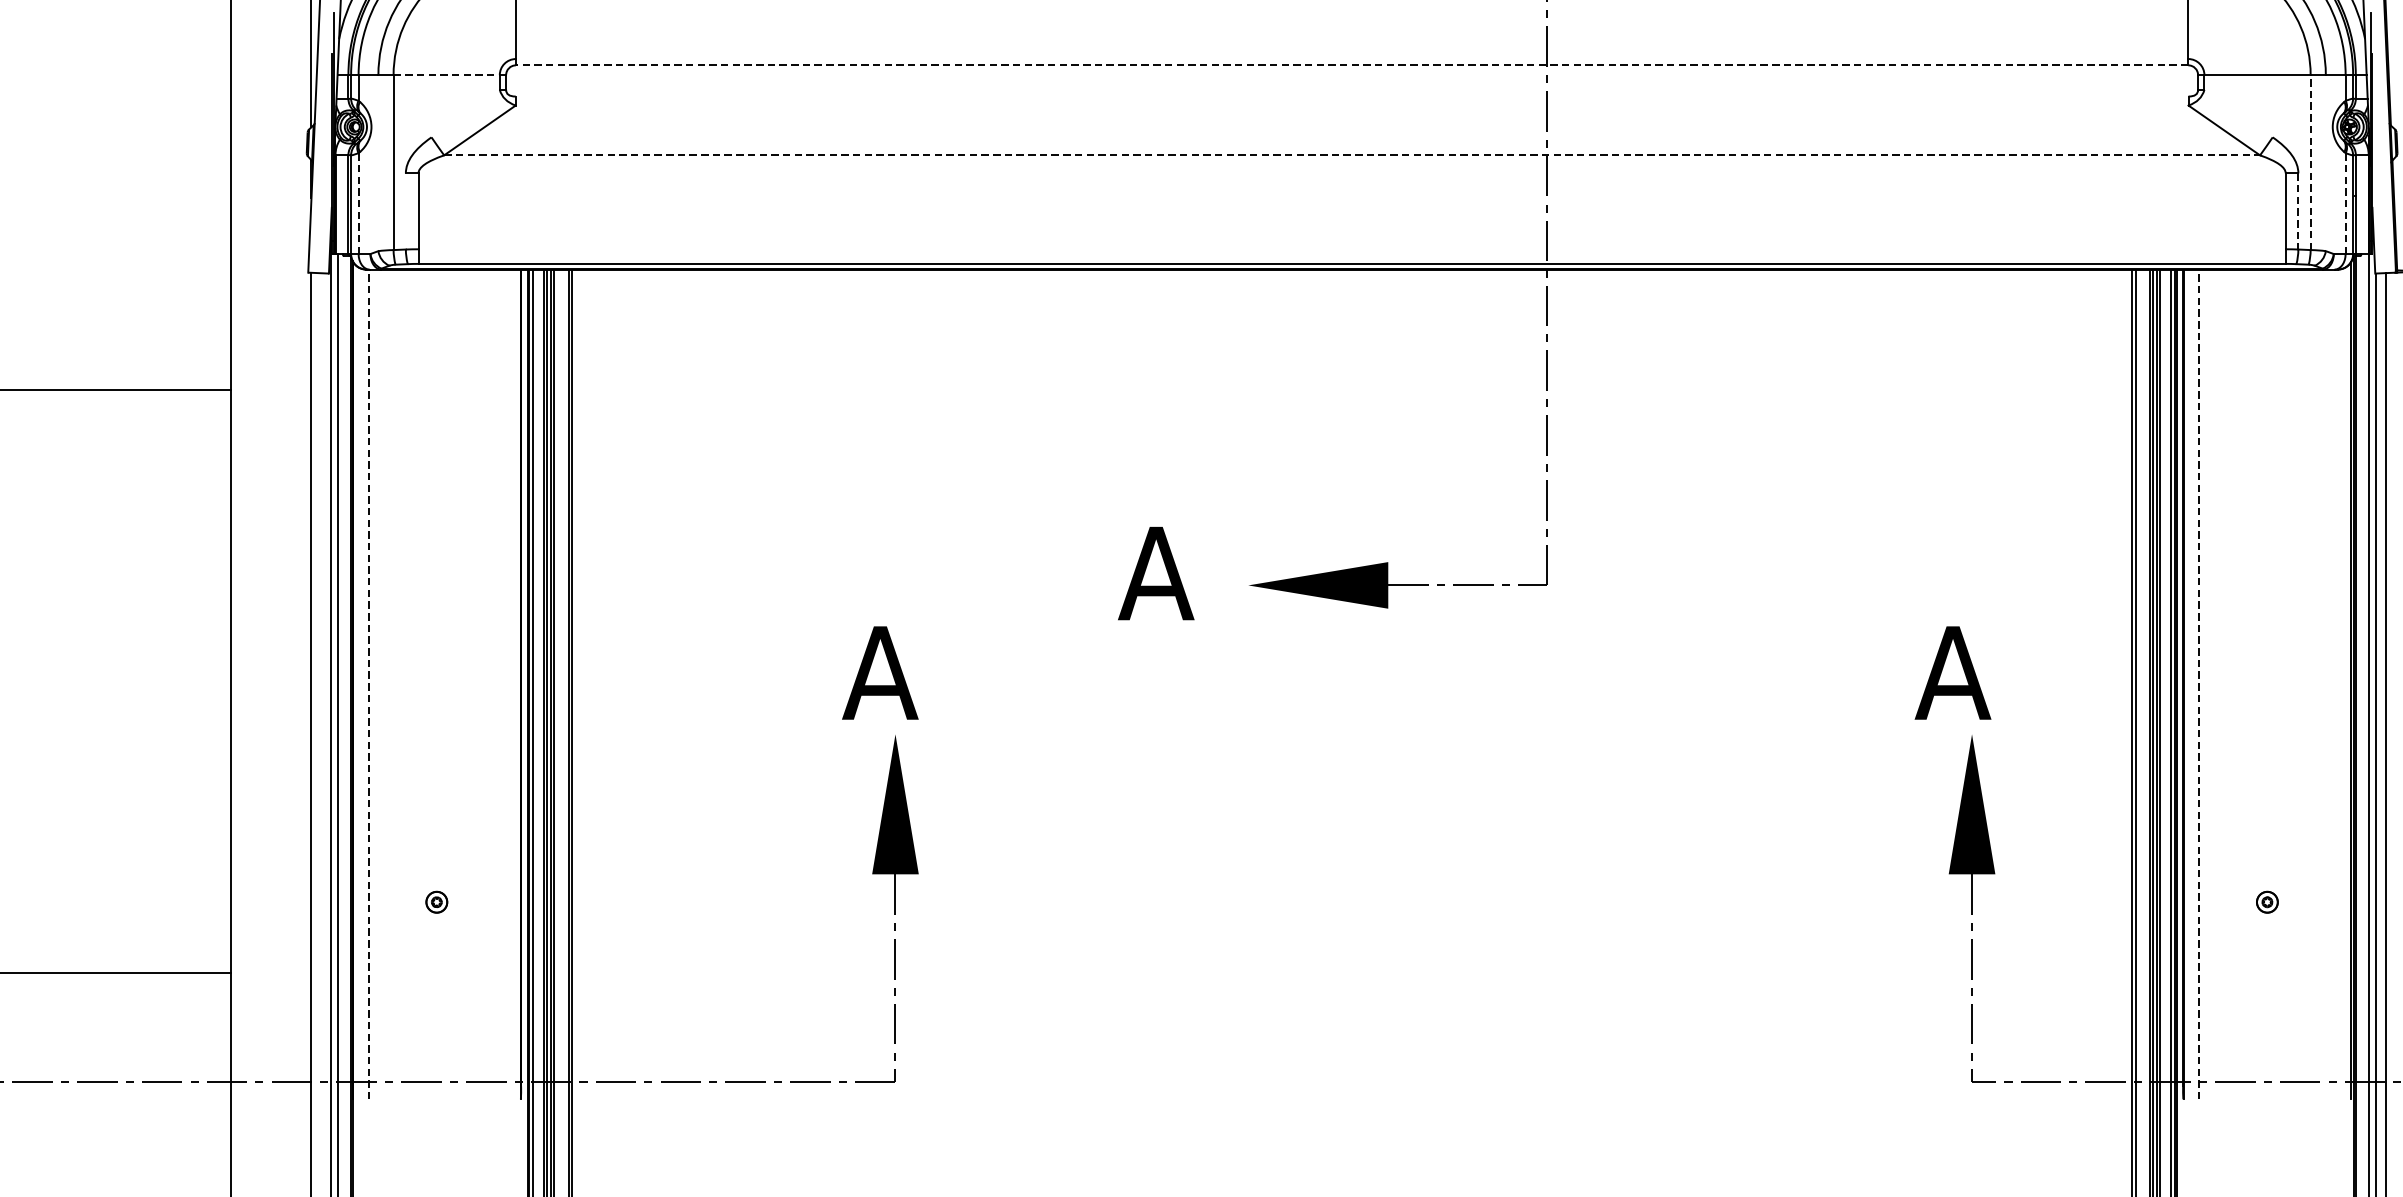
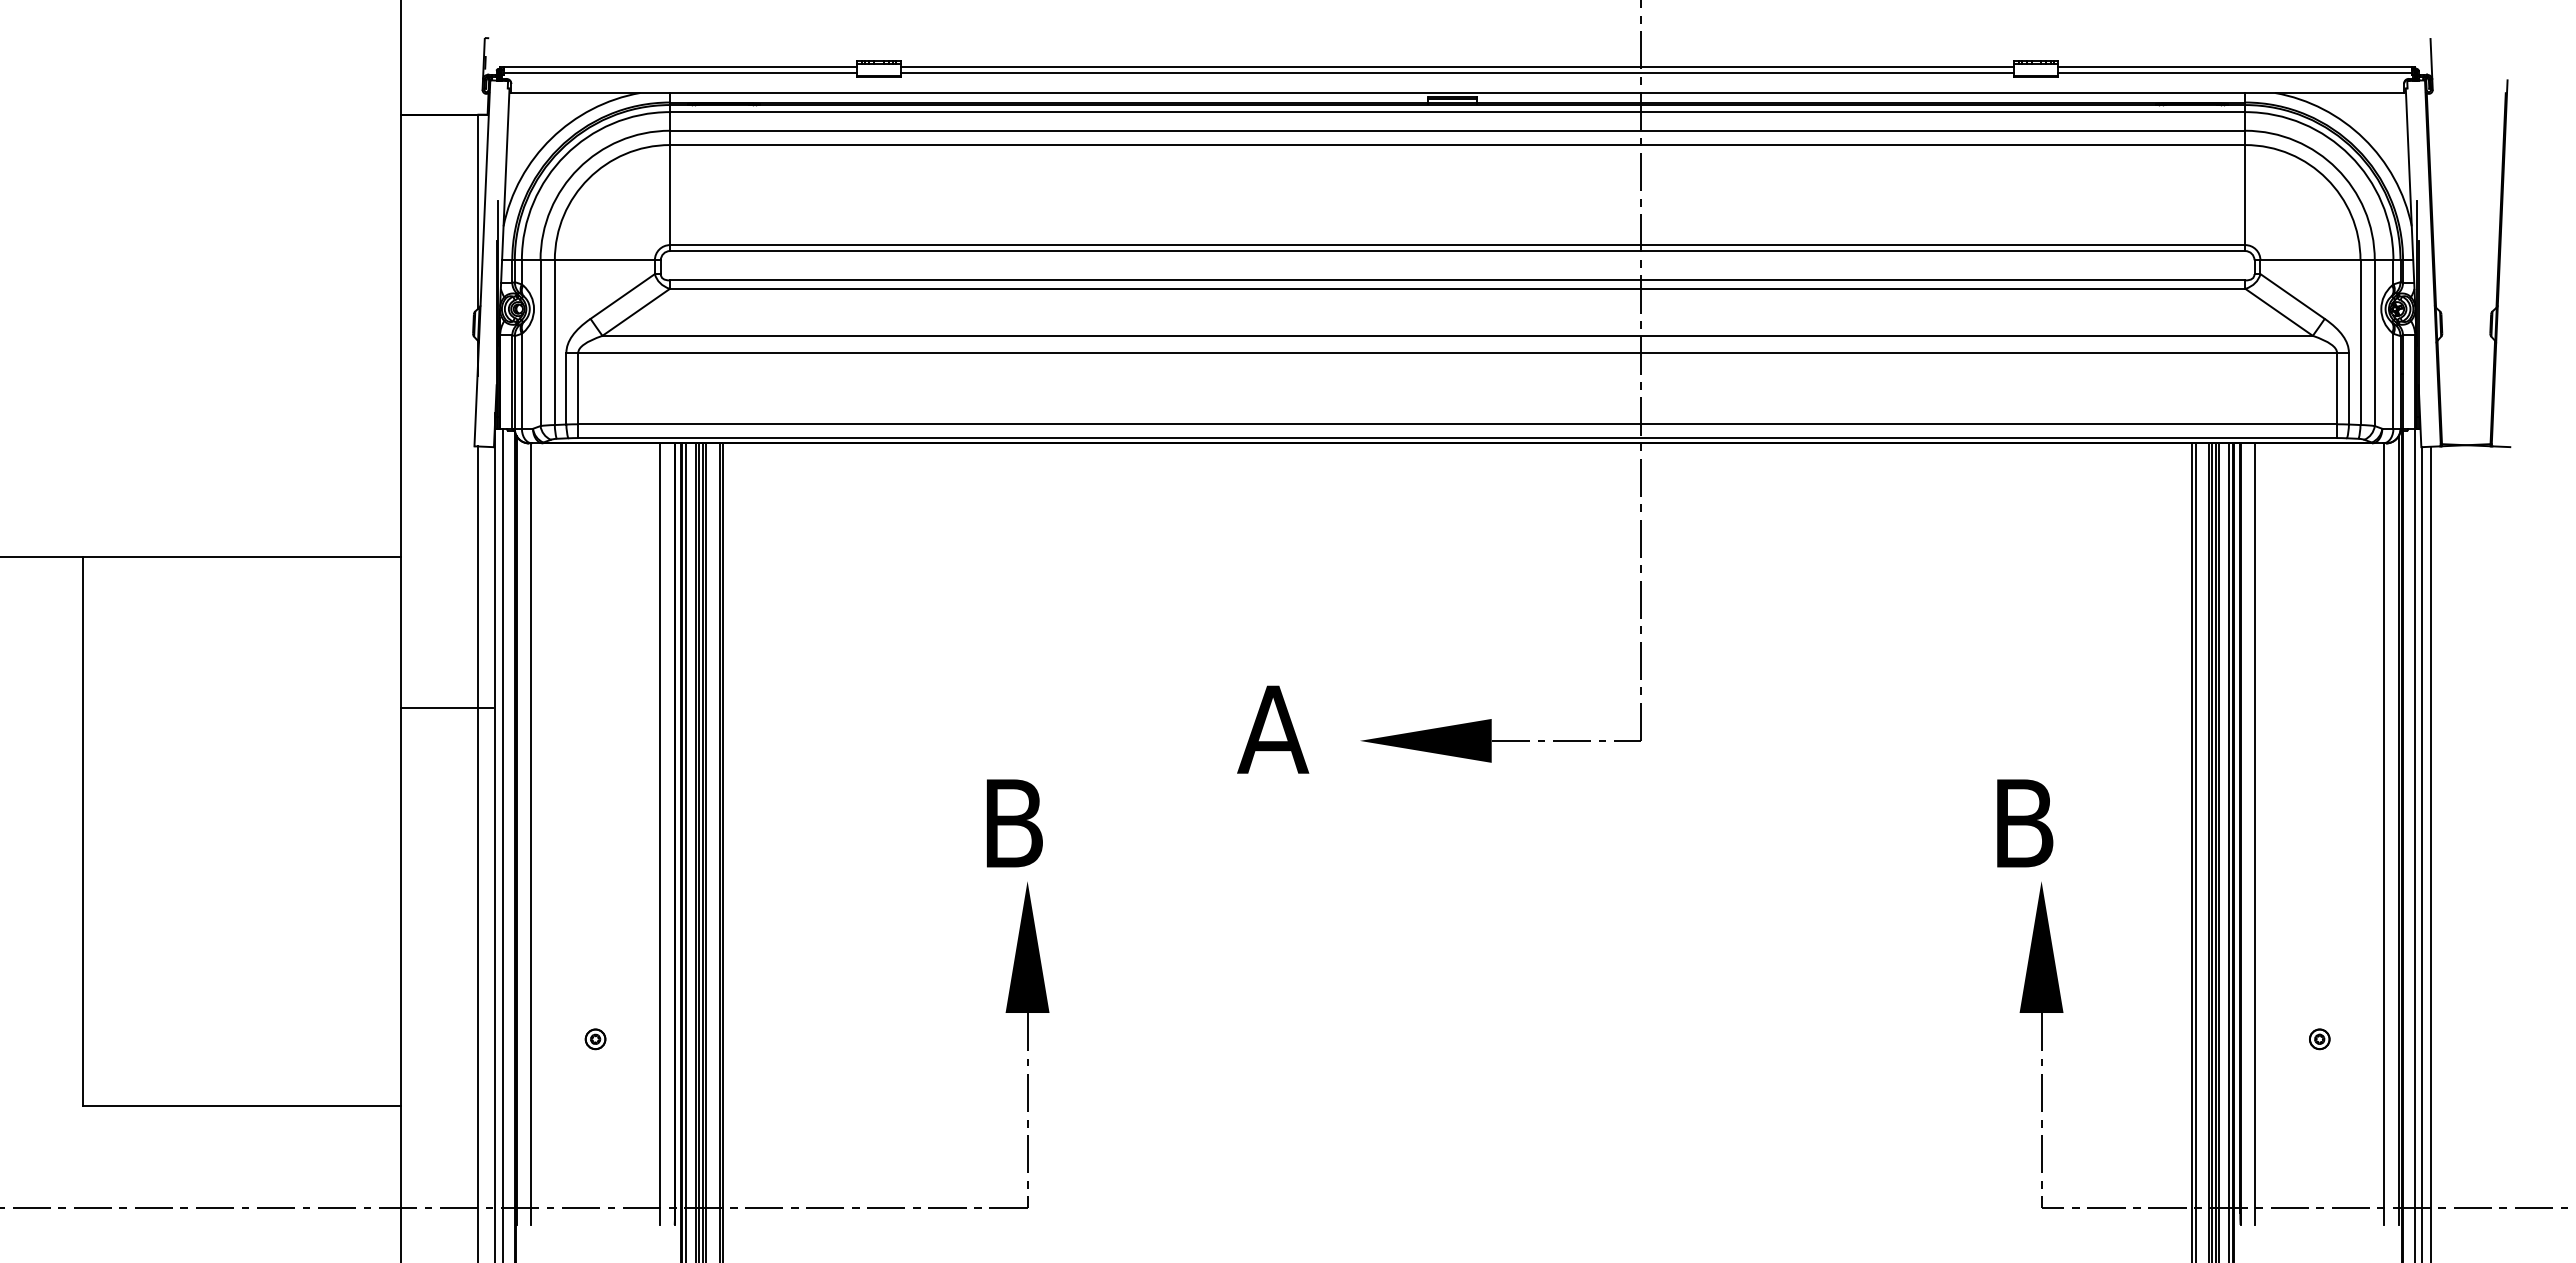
line: (1351, 59) -> (1457, 245), added
line: (1351, 65) -> (1457, 251), dashed -> solid
line: (447, 75) -> (605, 260), dashed -> solid
line: (1351, 96) -> (1457, 280), added
line: (1351, 105) -> (1457, 288), added
line: (465, 113) -> (622, 296), added
line: (2238, 113) -> (2292, 296), added
line: (1353, 155) -> (1458, 335), dashed -> solid
line: (2310, 162) -> (2360, 342), dashed -> solid
line: (378, 163) -> (540, 343), added
line: (2325, 163) -> (2374, 343), added
line: (1351, 173) -> (1457, 352), added
line: (358, 203) -> (521, 381), dashed -> solid
line: (2345, 203) -> (2393, 381), dashed -> solid
line: (405, 211) -> (566, 388), added
line: (2297, 211) -> (2348, 388), dashed -> solid
line: (1351, 249) -> (1457, 424), added
line: (279, 549) -> (447, 707), added
text: (880, 673) -> (1013, 823), A -> B
text: (1952, 673) -> (2023, 823), A -> B
line: (504, 683) -> (659, 833), added
line: (2336, 683) -> (2384, 833), added
line: (368, 684) -> (531, 834), dashed -> solid
line: (2199, 684) -> (2255, 834), dashed -> solid

